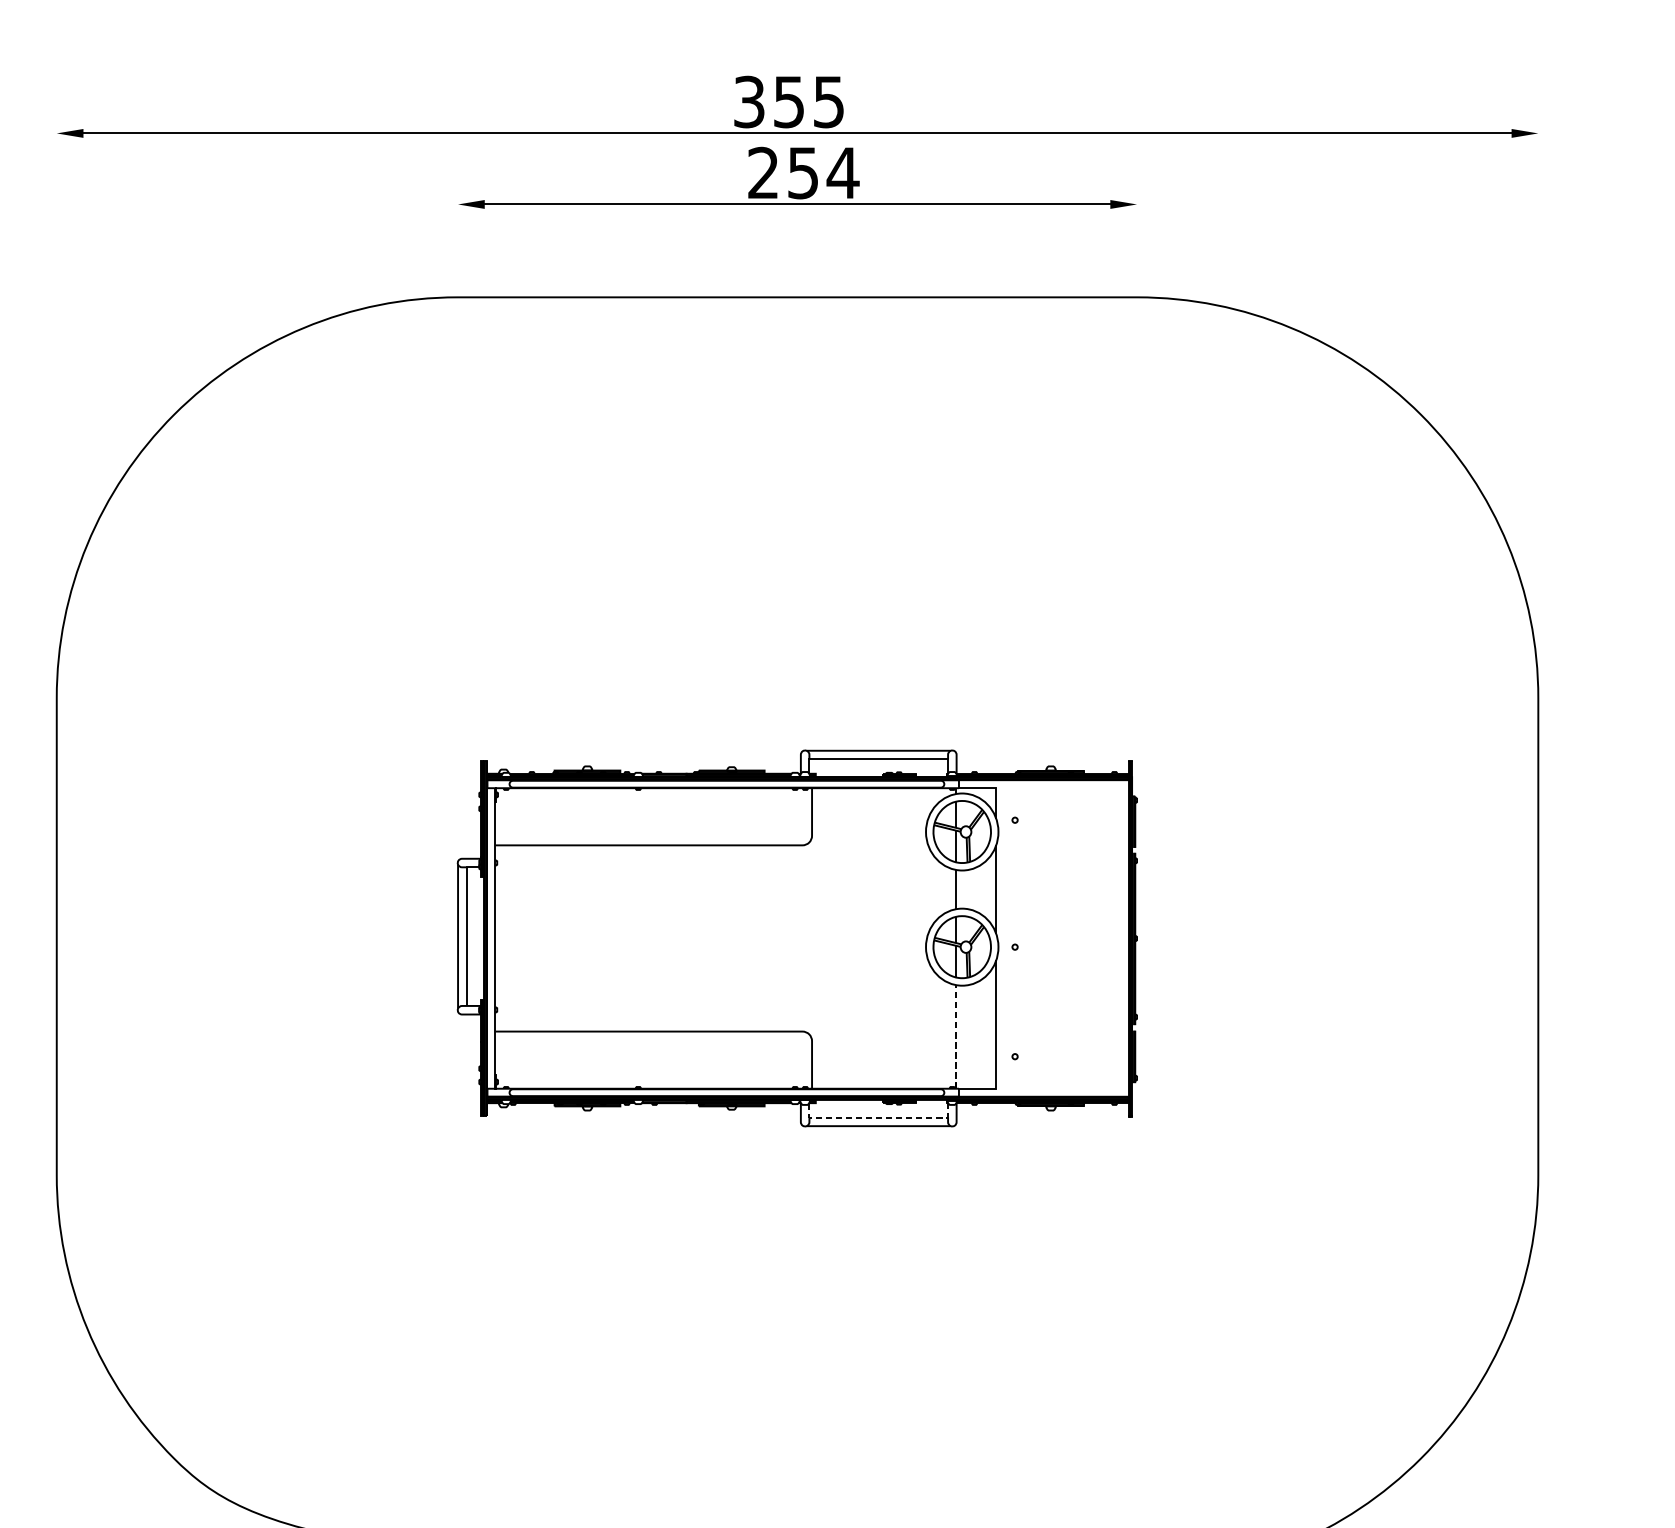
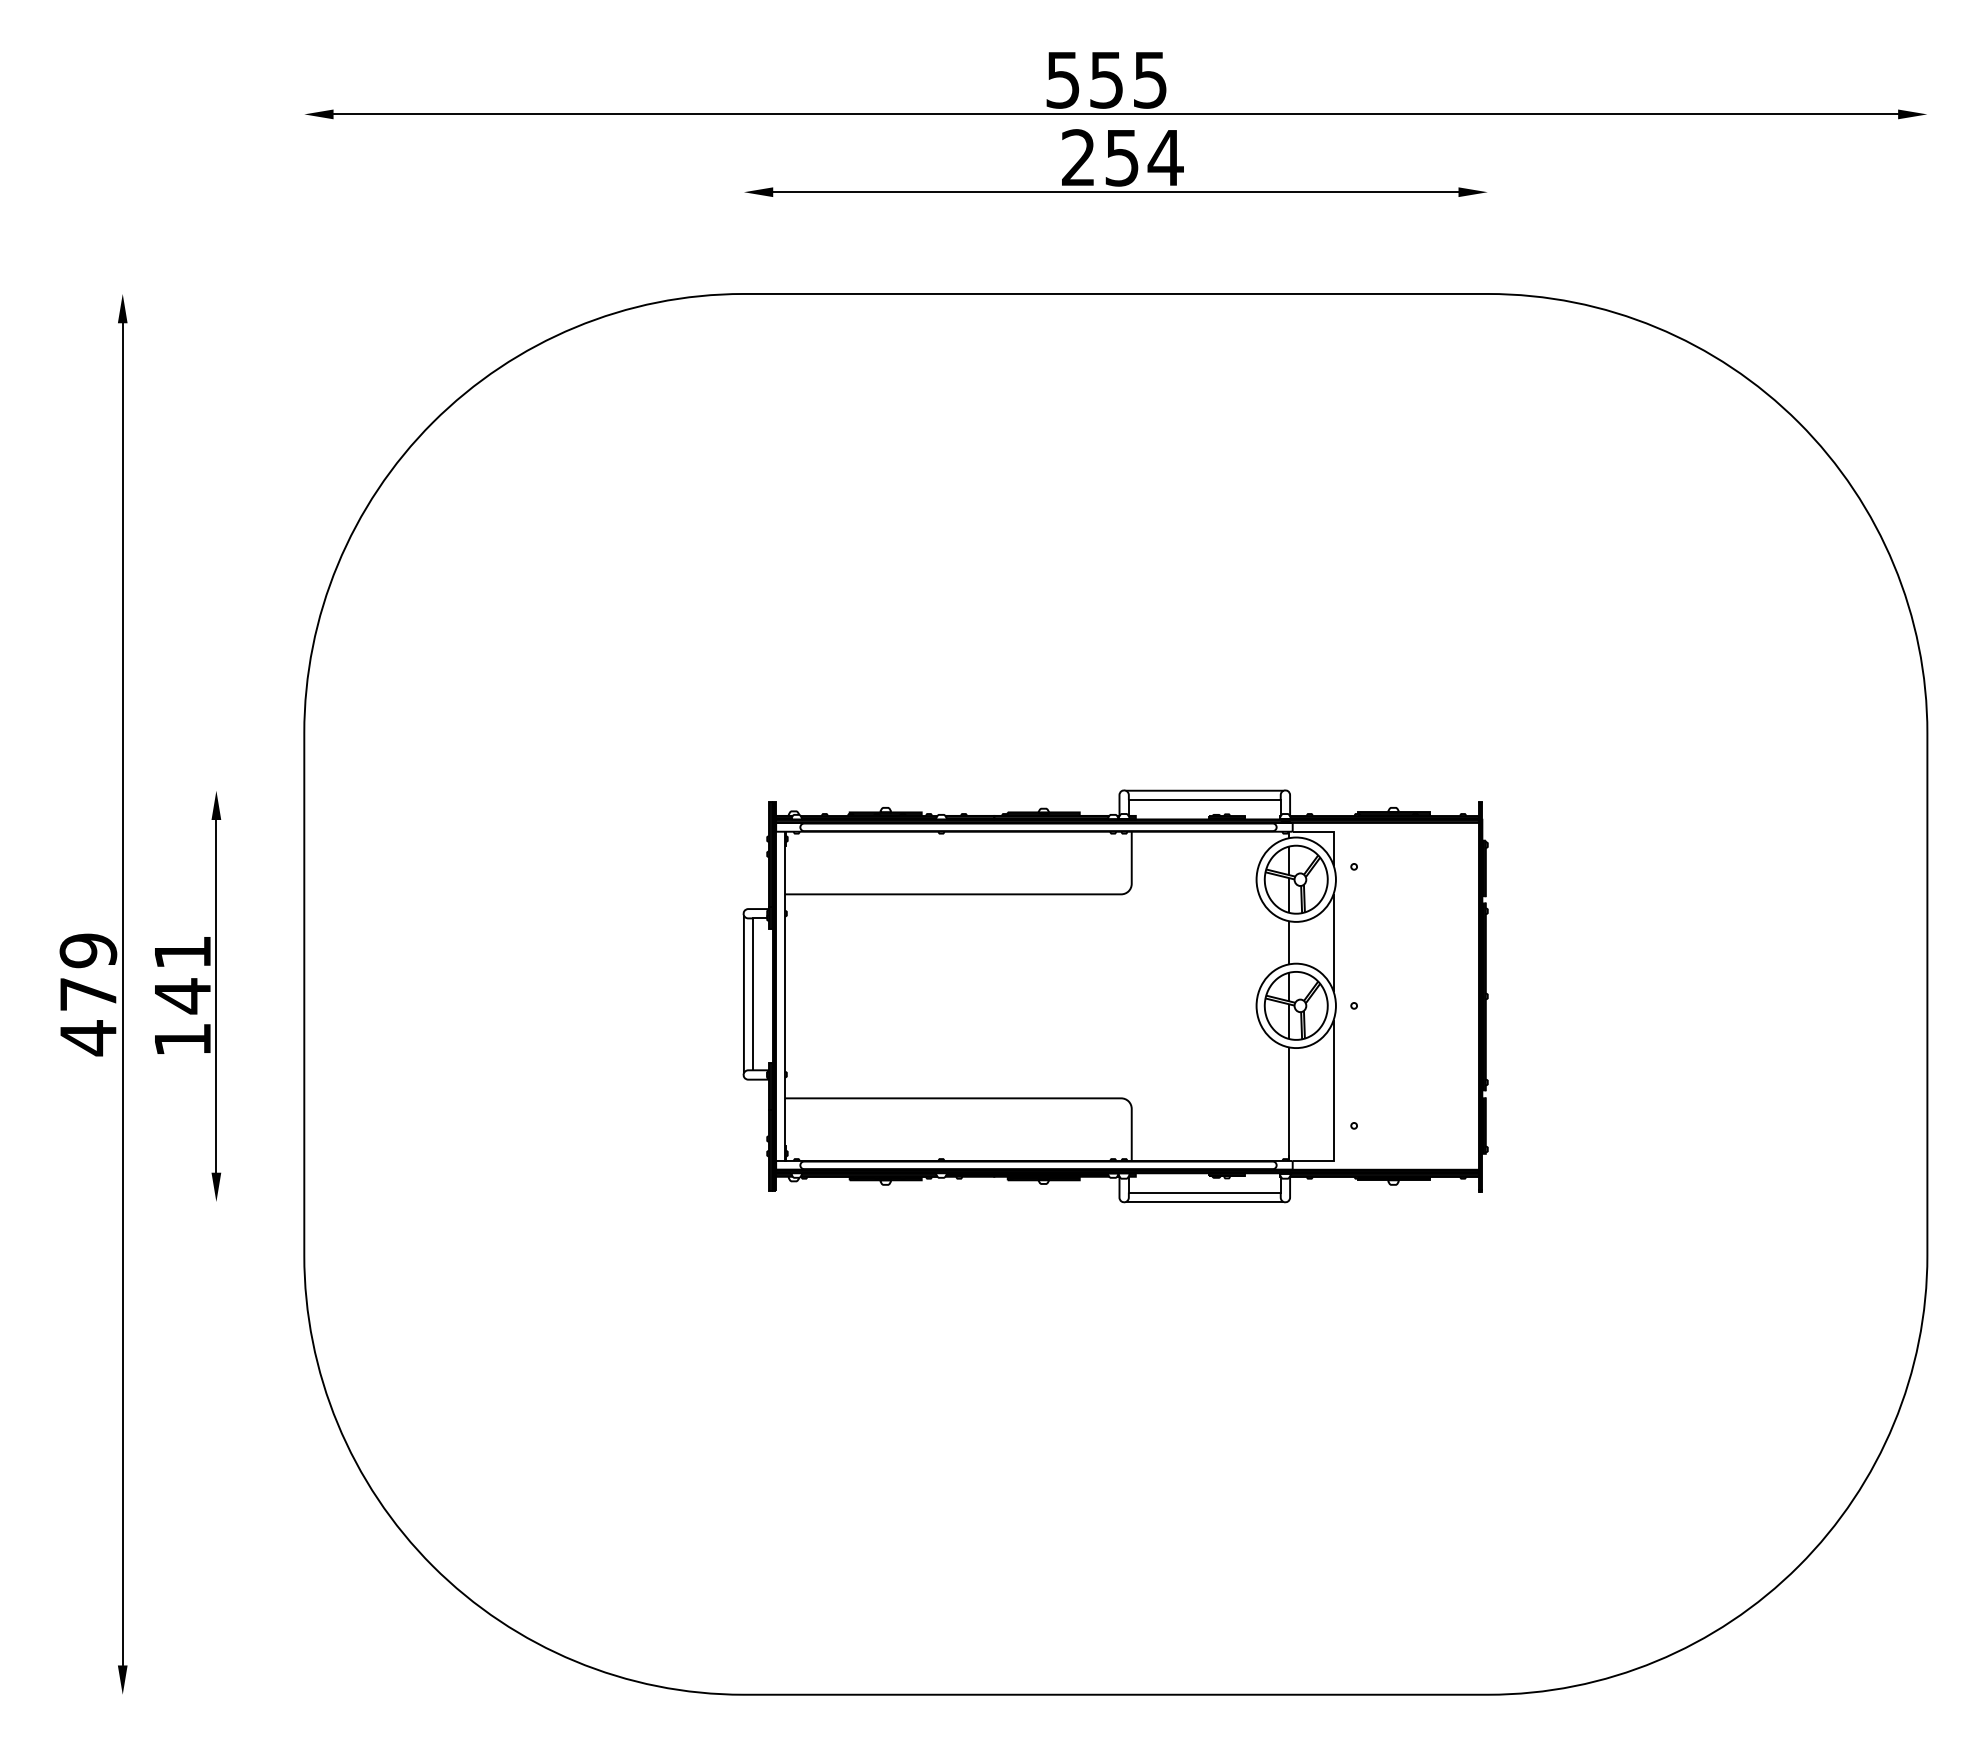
text: (749, 101) -> (1063, 79), 355 -> 555
line: (956, 1037) -> (1289, 1104), dashed -> solid
line: (877, 1117) -> (1203, 1192), dashed -> solid

